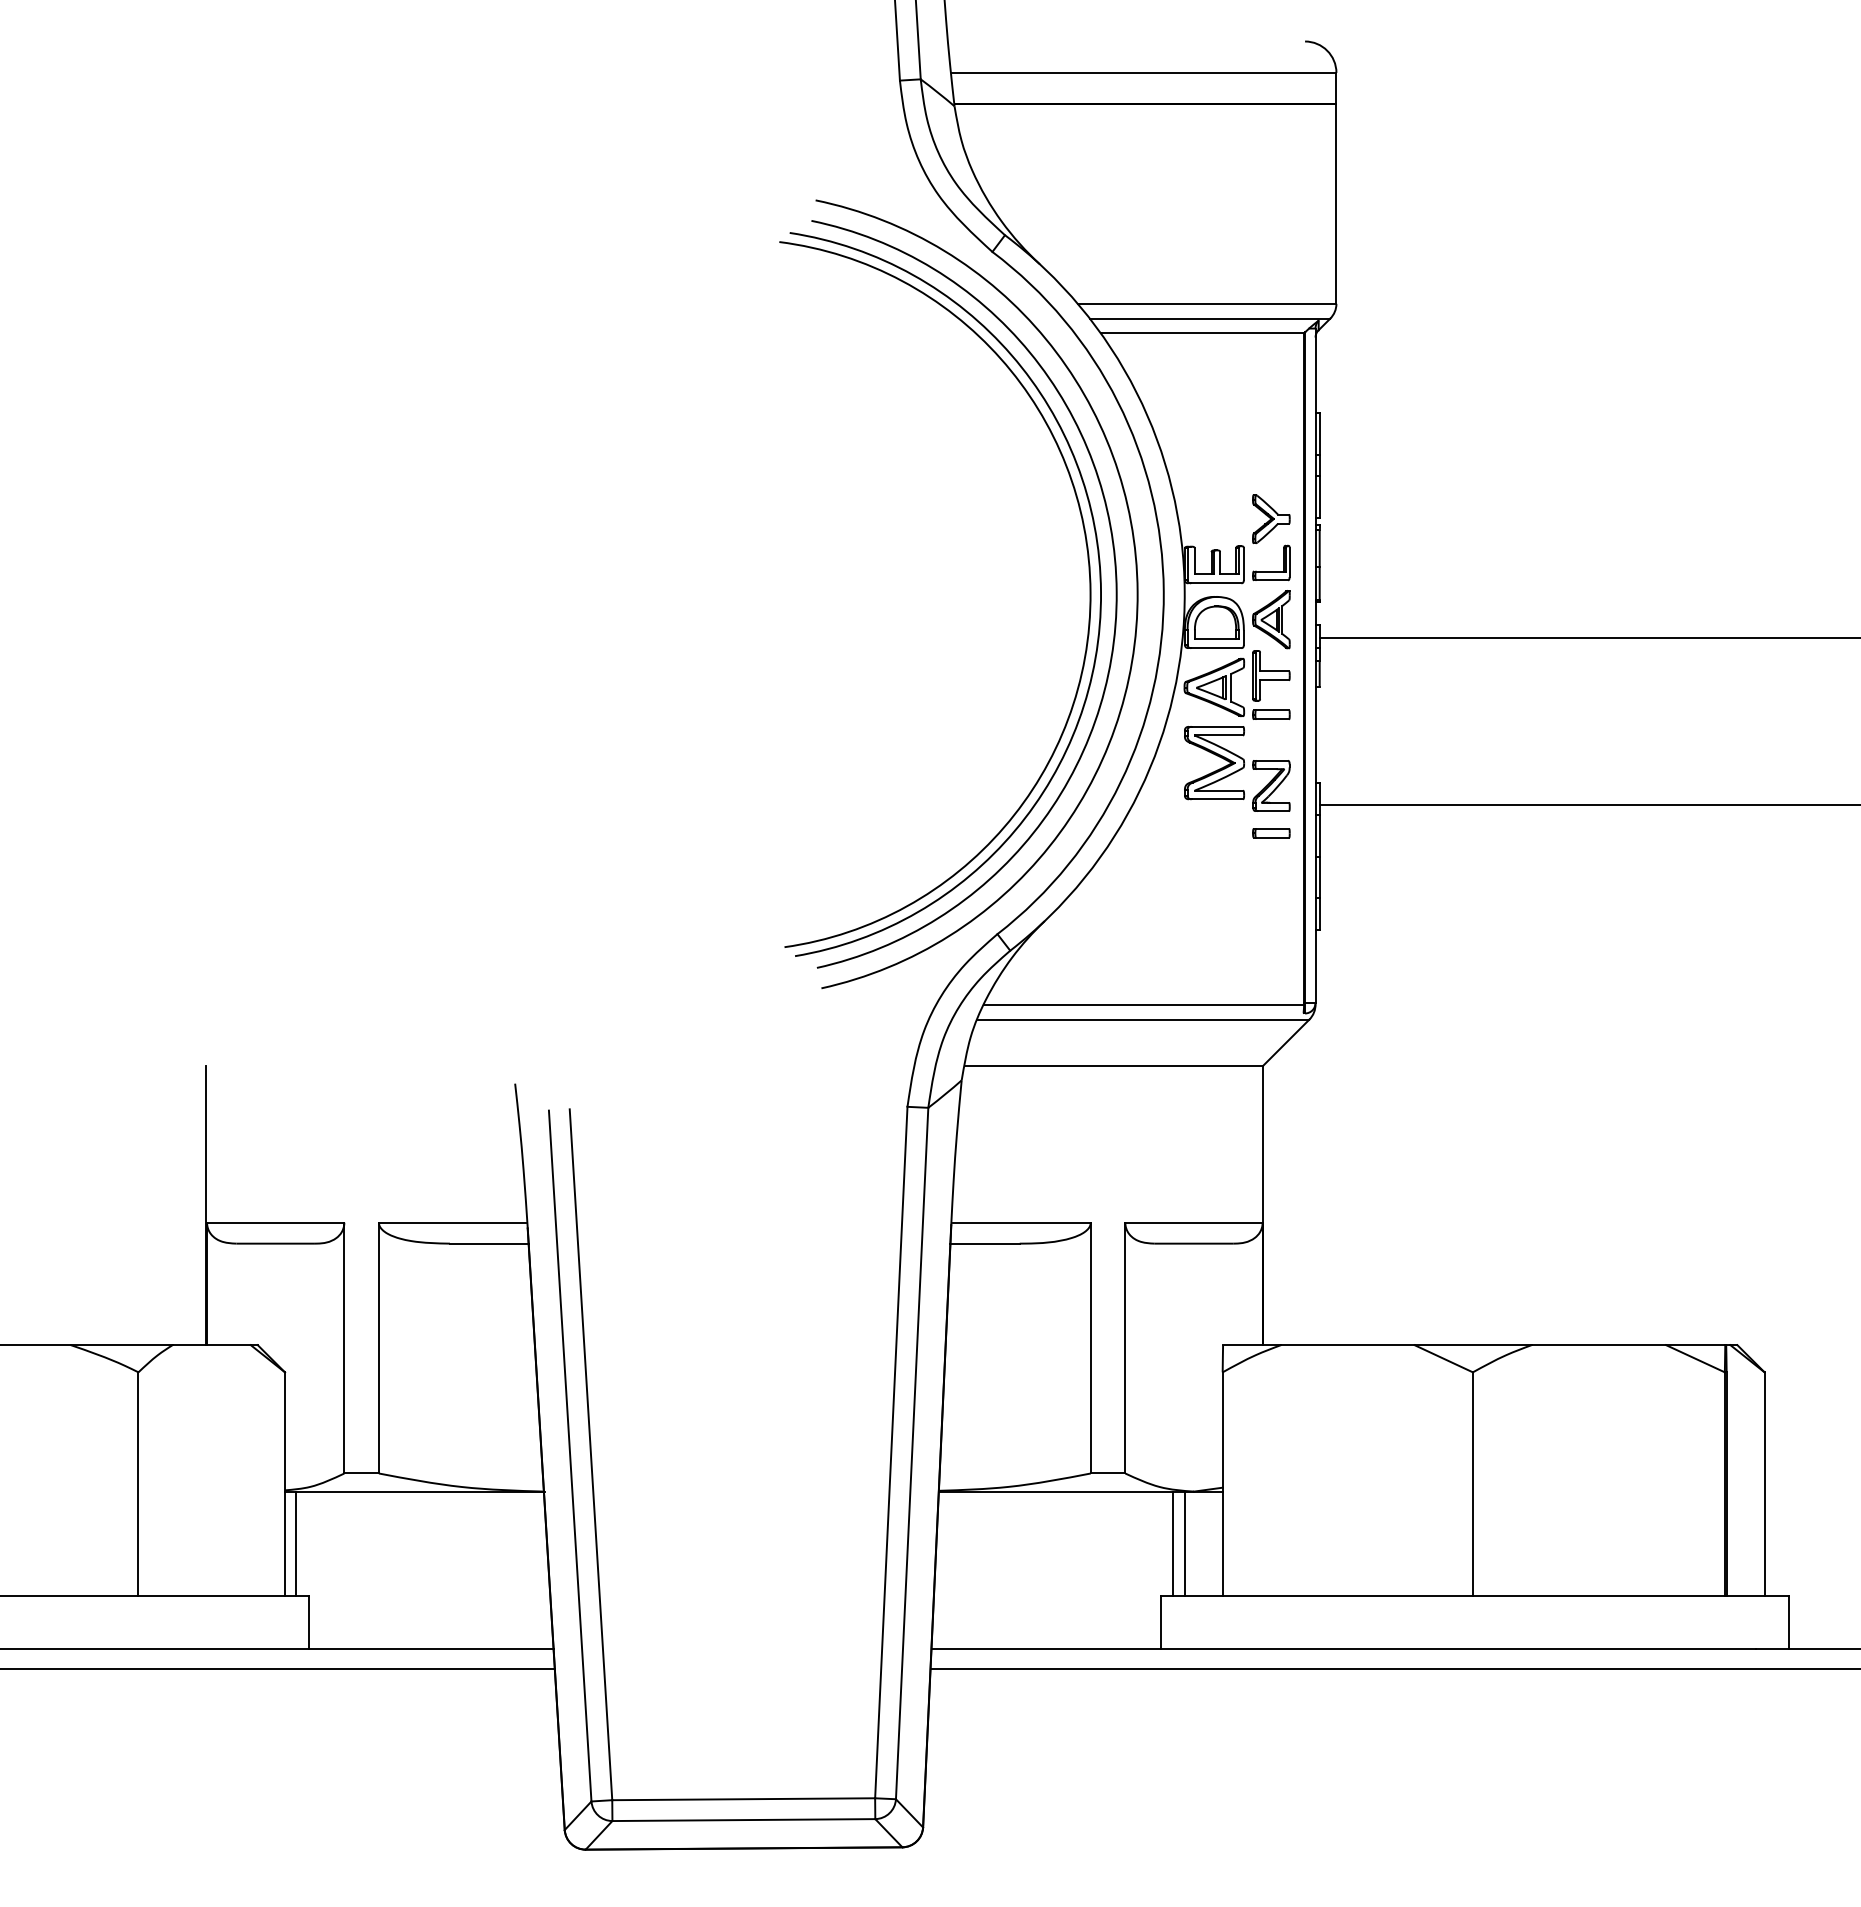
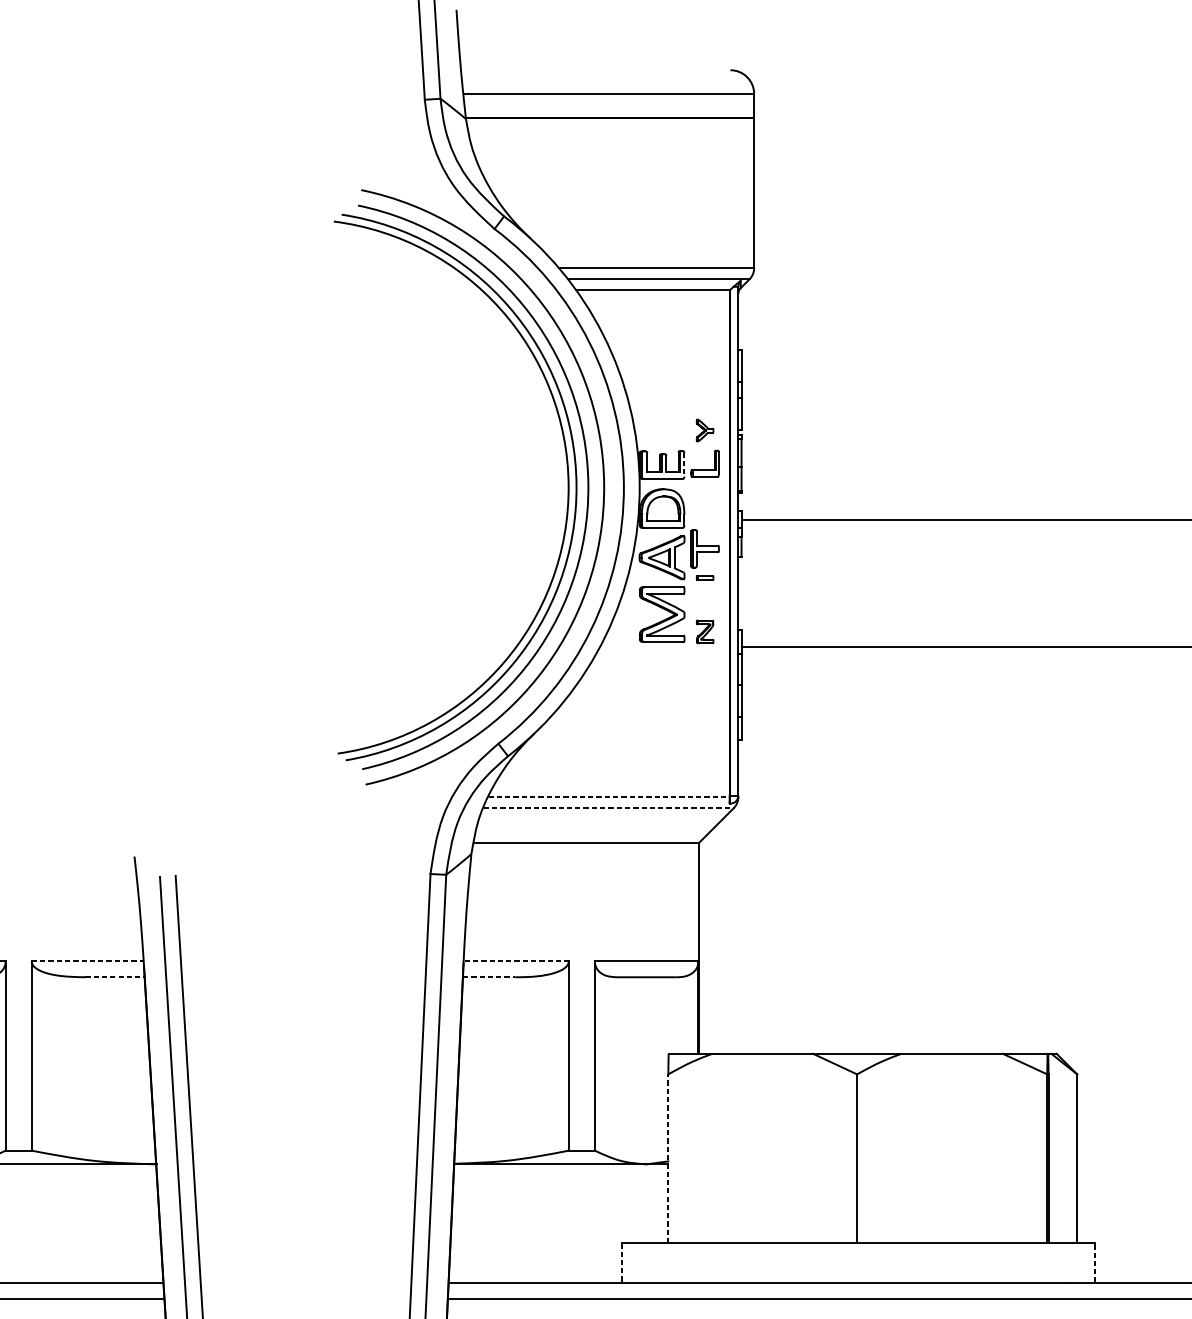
part: (1271, 518) -> (705, 430), size x0.6
line: (1243, 564) -> (684, 464), solid -> dashed
part: (1271, 619) -> (705, 506), removed
part: (1271, 714) -> (705, 578), size x0.6
part: (1271, 785) -> (705, 631), size x0.6
part: (1271, 833) -> (705, 667), removed
line: (1144, 1004) -> (609, 796), solid -> dashed
line: (1143, 1019) -> (608, 808), solid -> dashed
line: (452, 1222) -> (87, 961), solid -> dashed
line: (1022, 1222) -> (517, 961), solid -> dashed
line: (489, 1243) -> (115, 977), solid -> dashed
line: (985, 1243) -> (489, 977), solid -> dashed
line: (1222, 1484) -> (668, 1158), solid -> dashed
line: (1173, 1543) -> (631, 1203), removed
line: (1184, 1543) -> (639, 1203), removed
line: (1788, 1621) -> (1095, 1262), solid -> dashed
line: (1160, 1622) -> (621, 1263), solid -> dashed

